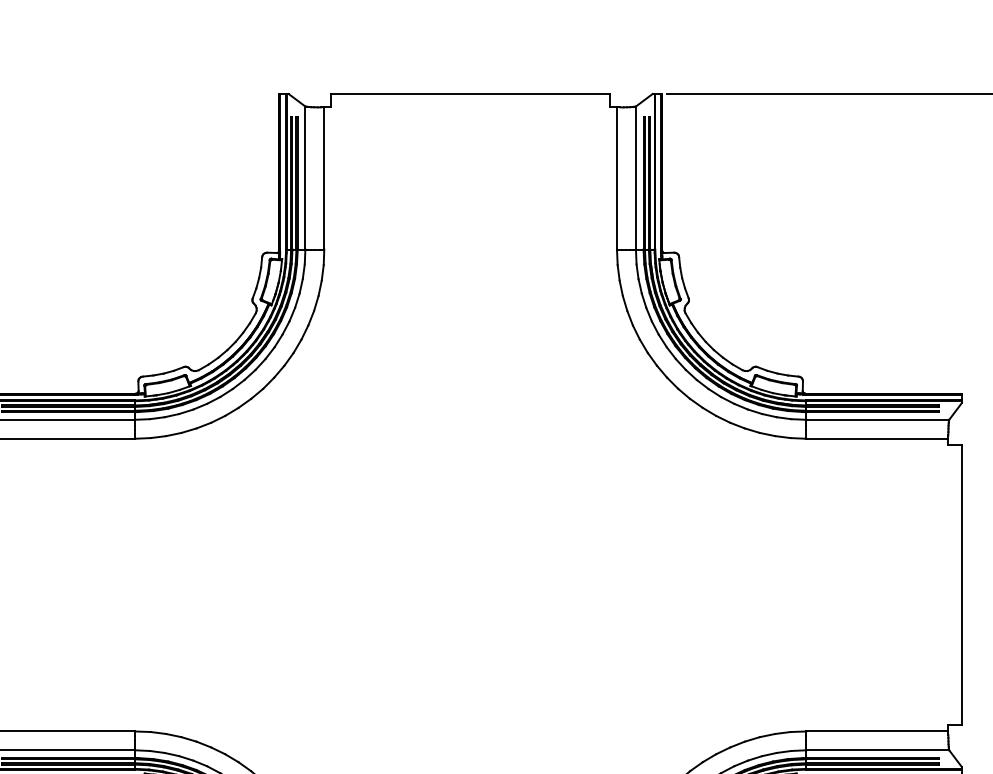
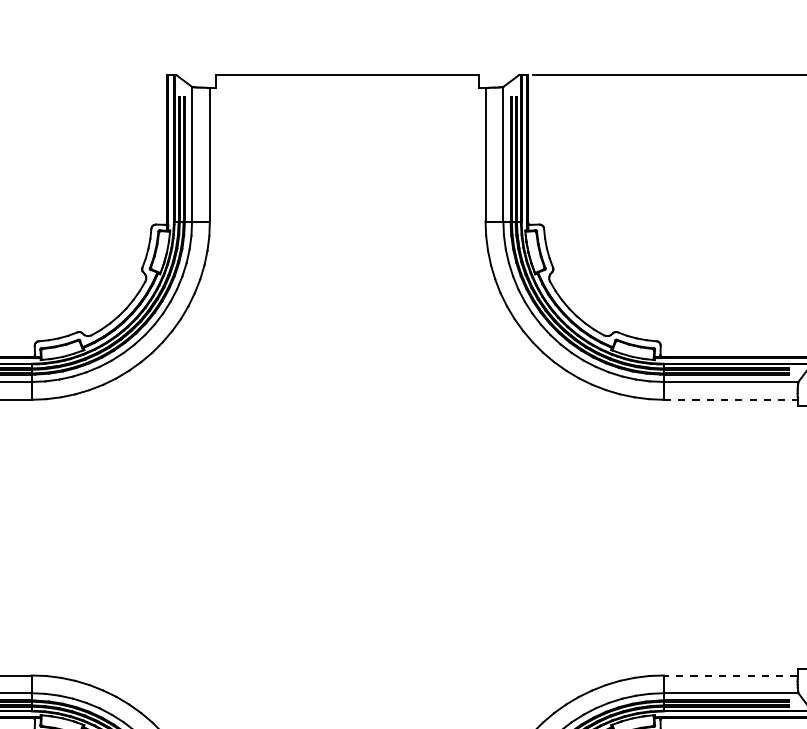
line: (877, 438) -> (730, 399), solid -> dashed
line: (877, 731) -> (730, 675), solid -> dashed

